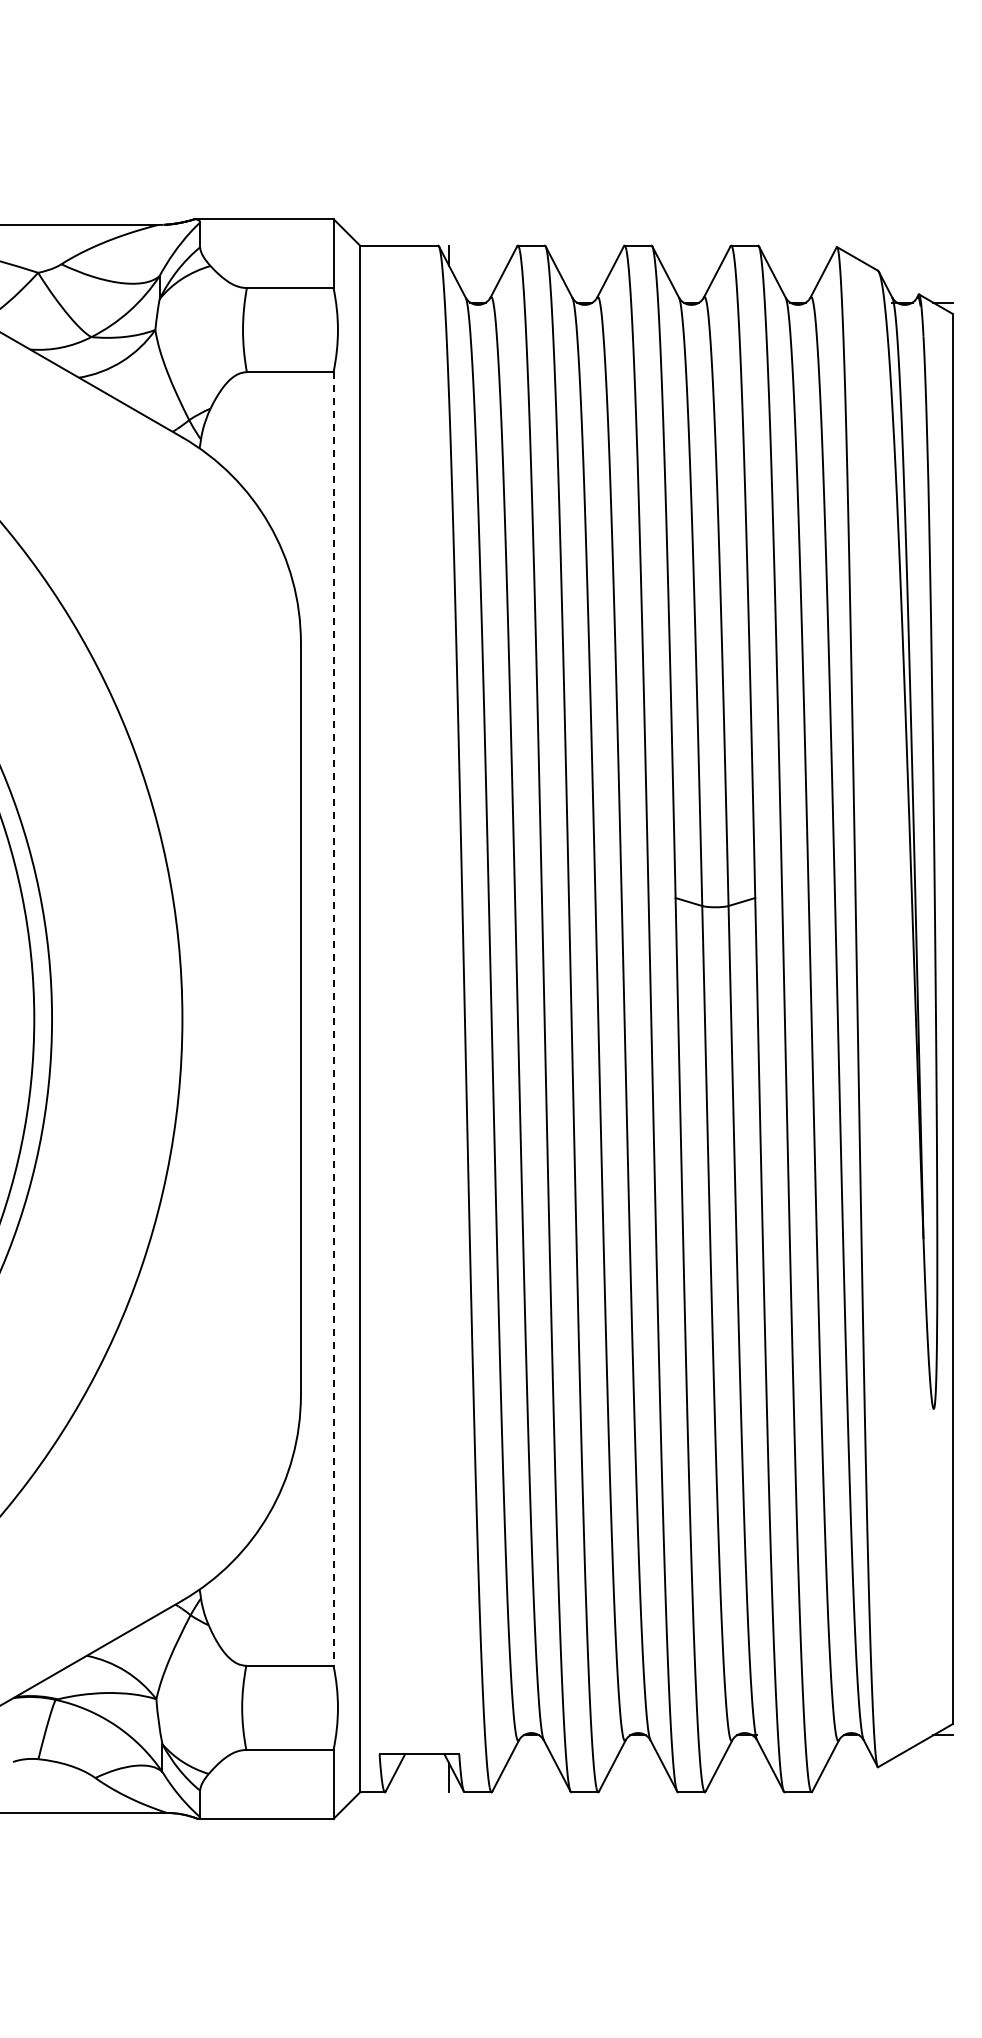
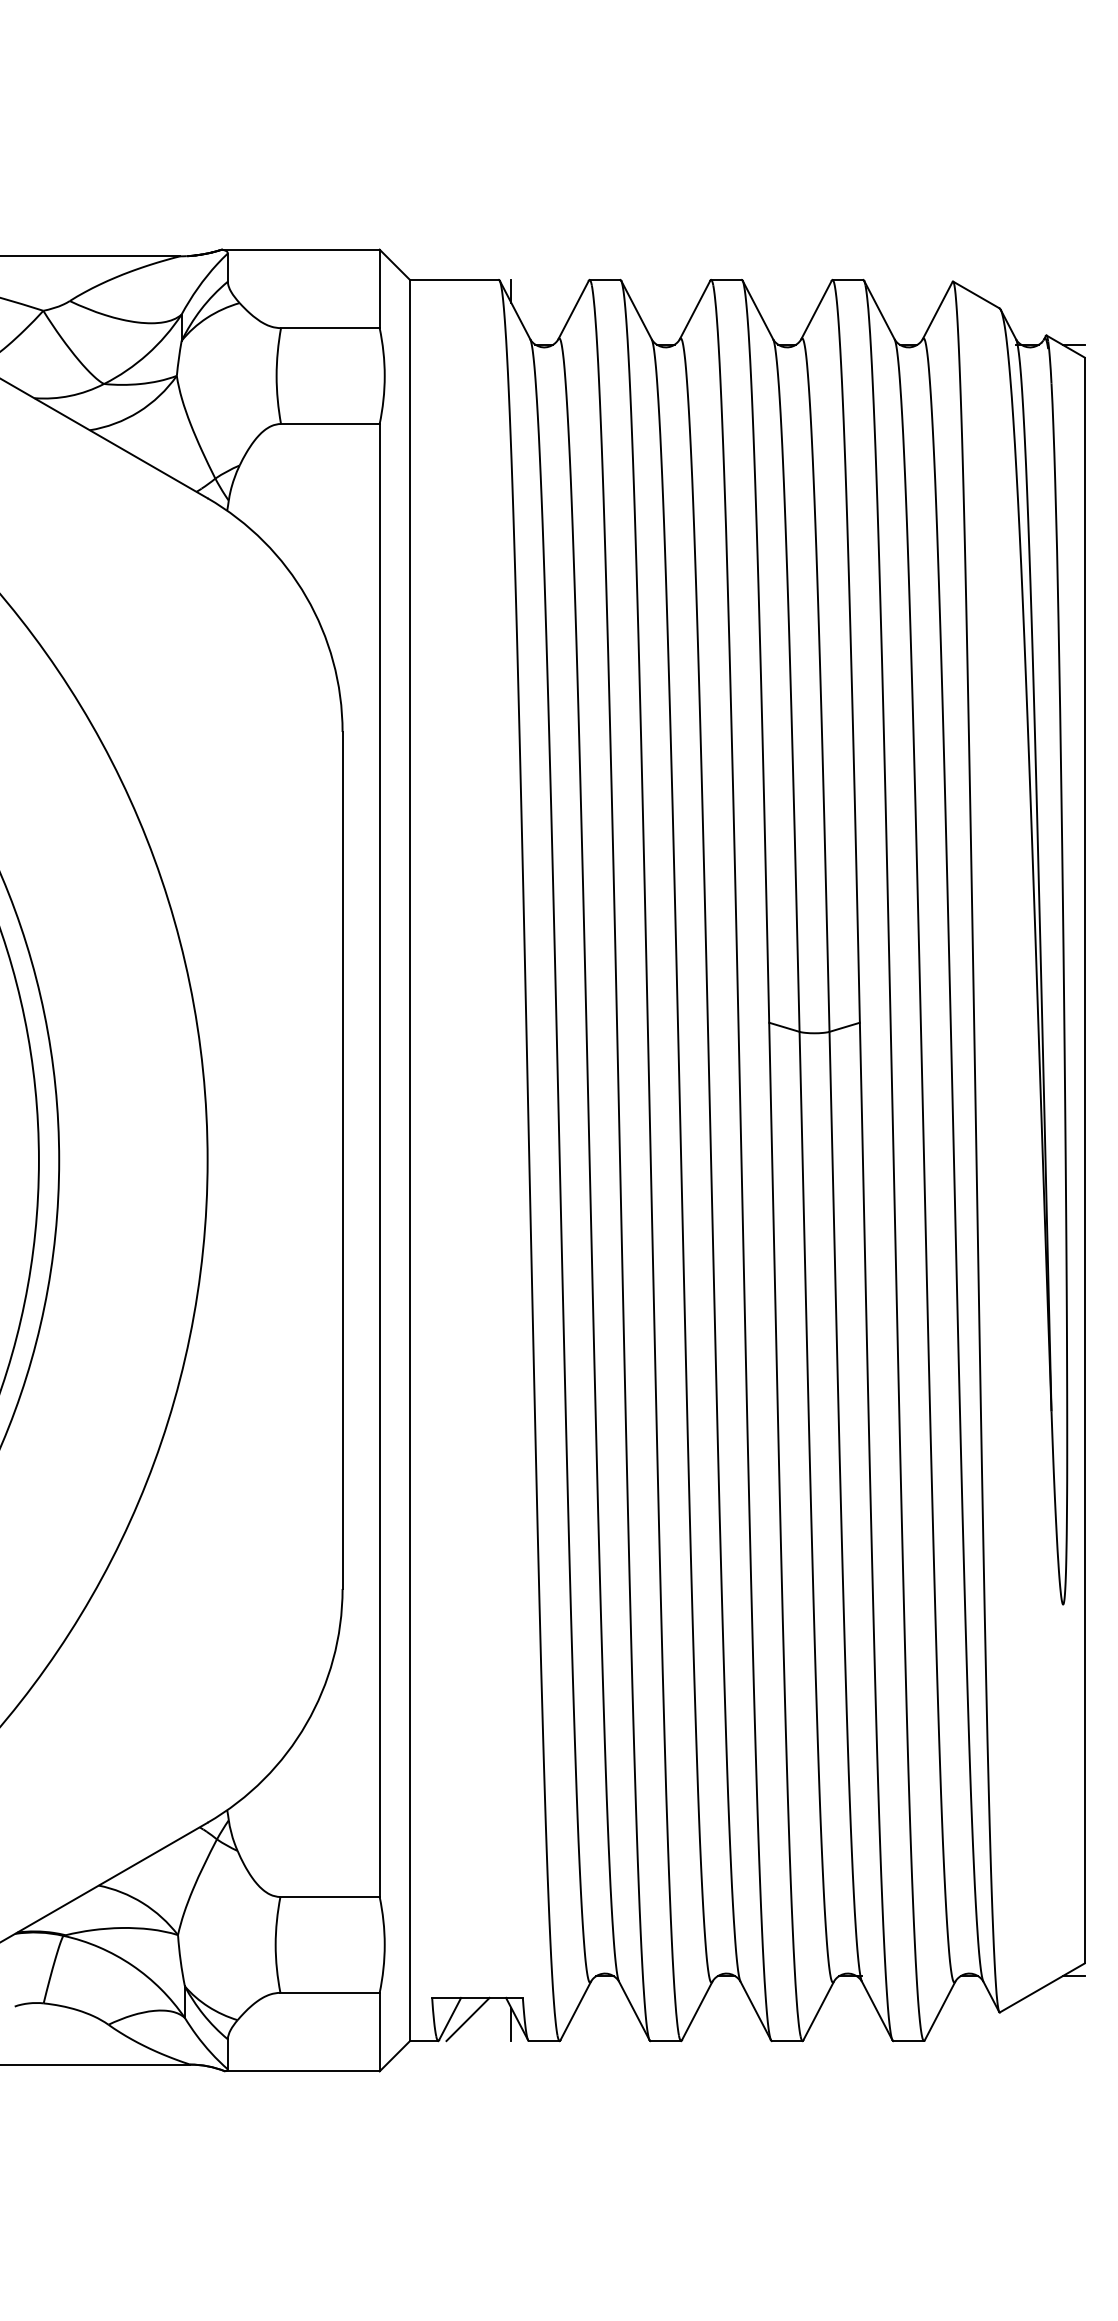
line: (333, 1018) -> (379, 1159), dashed -> solid
line: (411, 1773) -> (468, 2019), added

